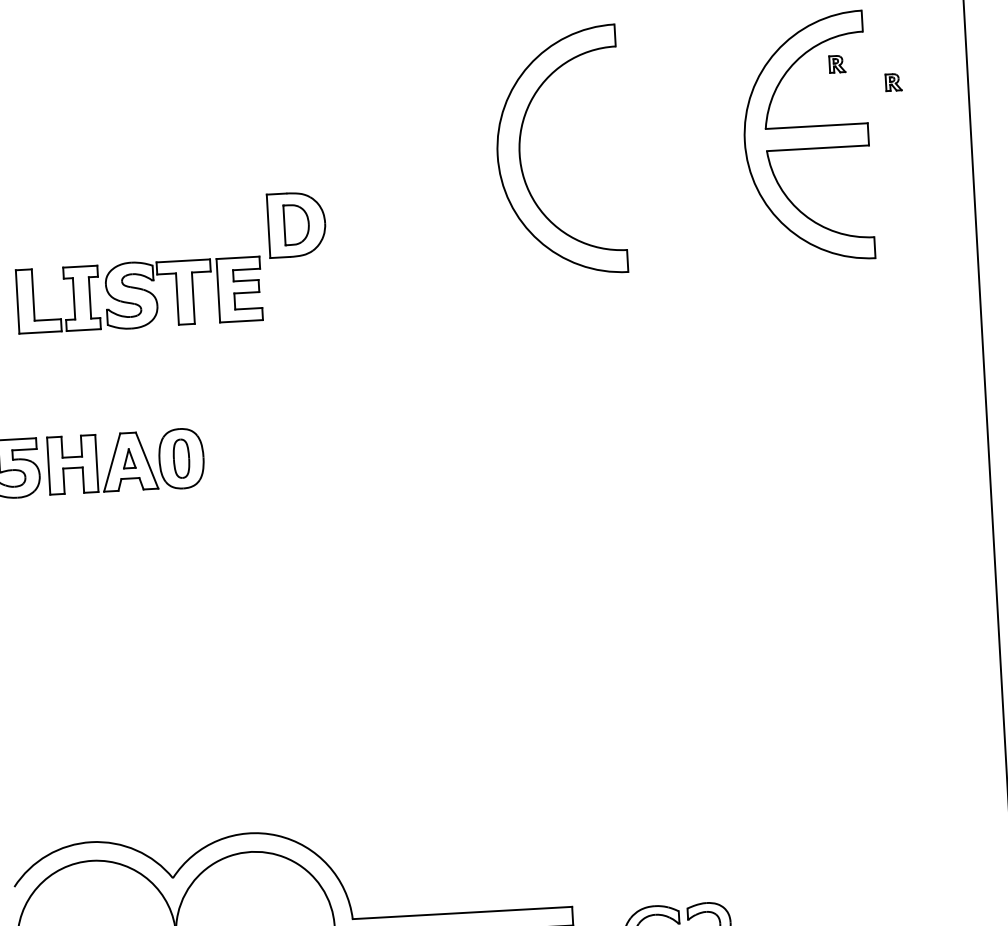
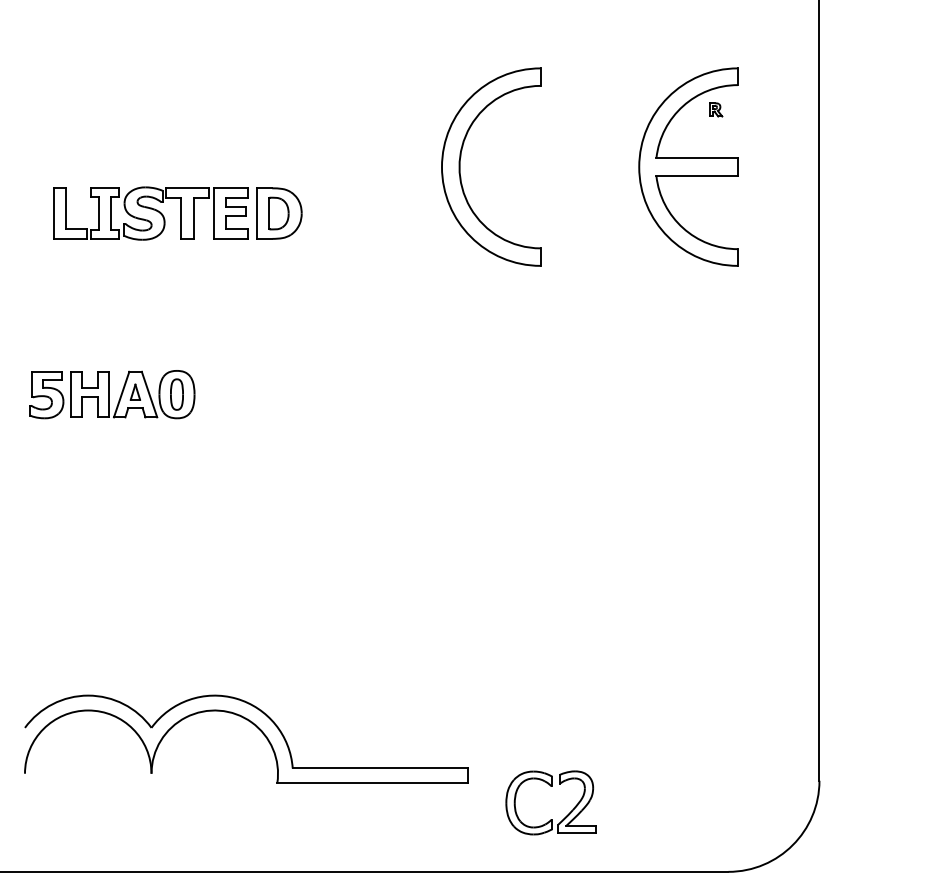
part: (893, 81) -> (760, 126), removed
part: (139, 295) -> (150, 213), moved

